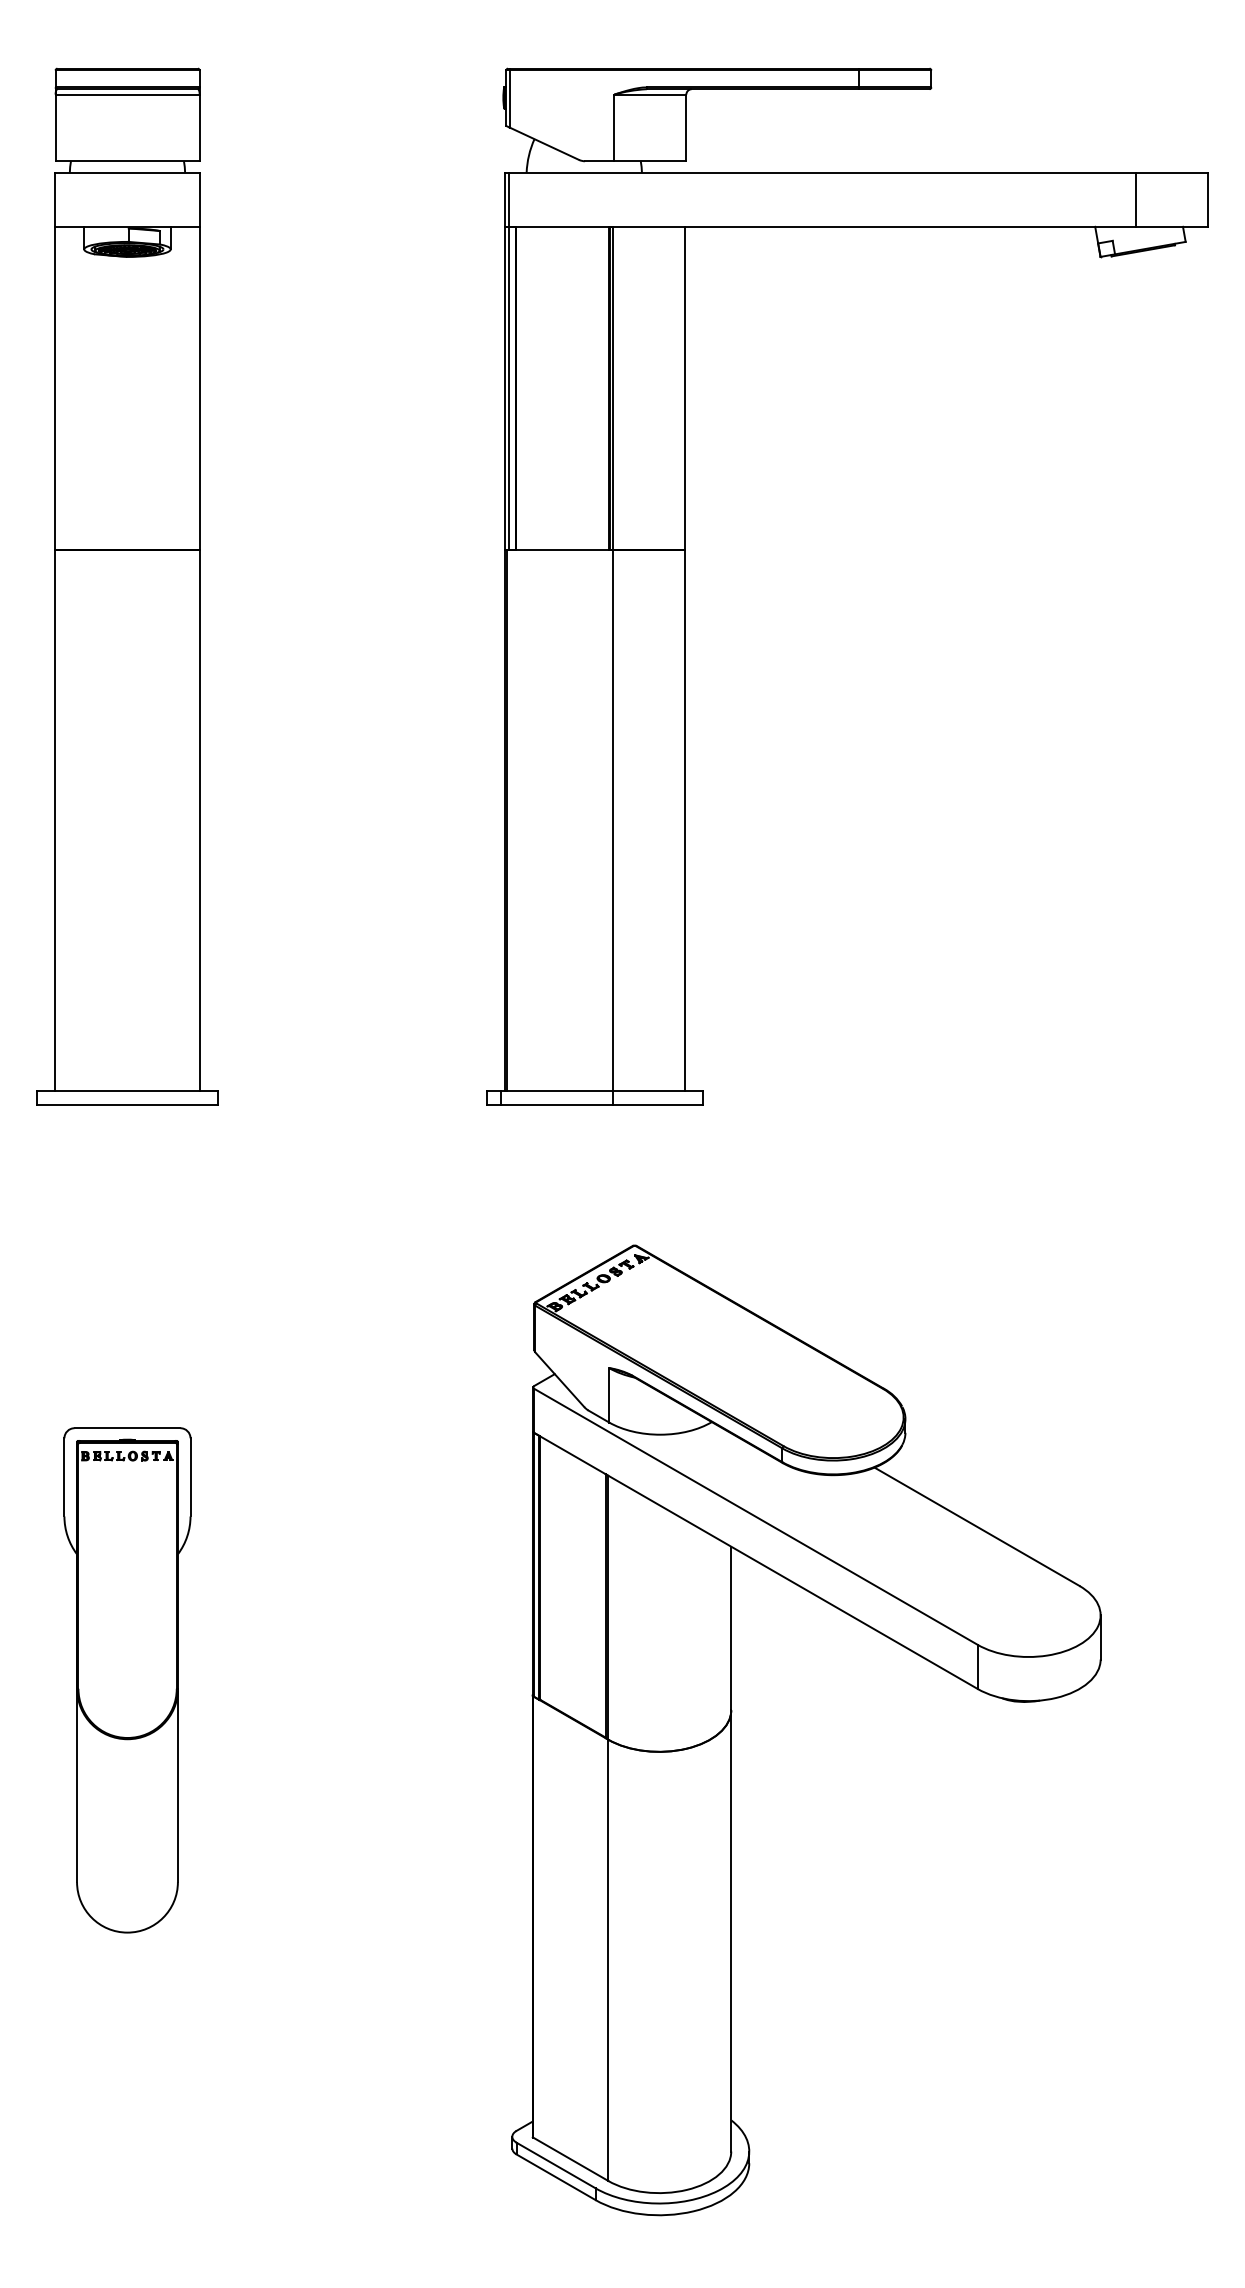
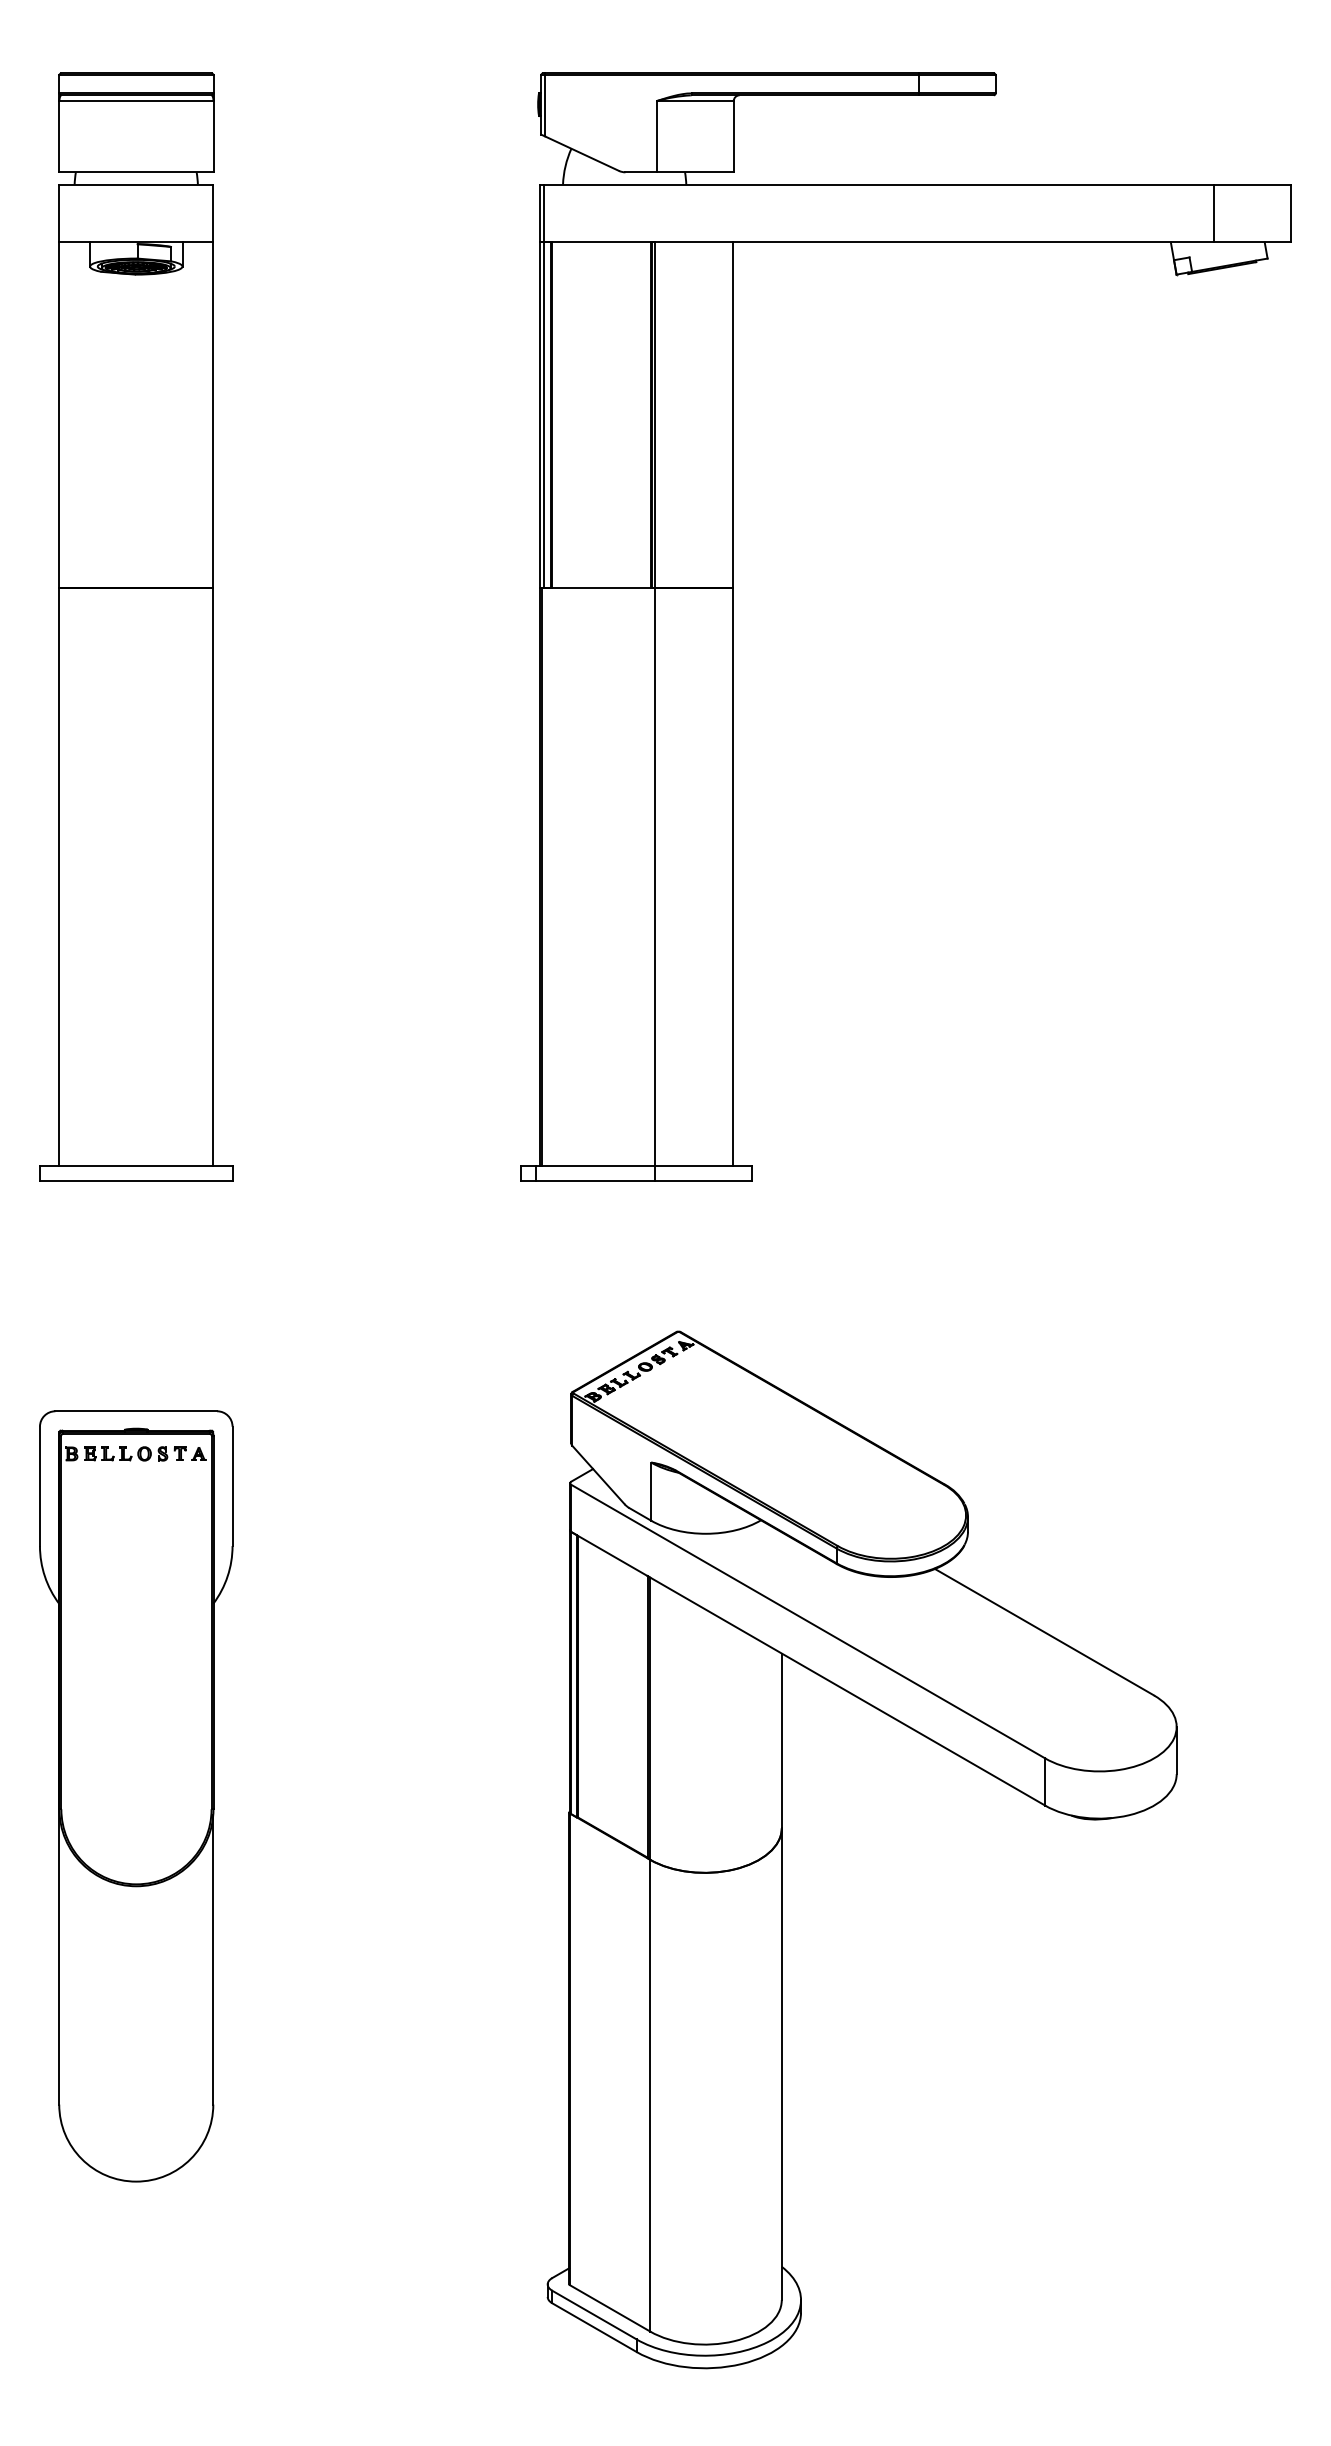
part: (127, 1680) -> (136, 1796), size x1.43

